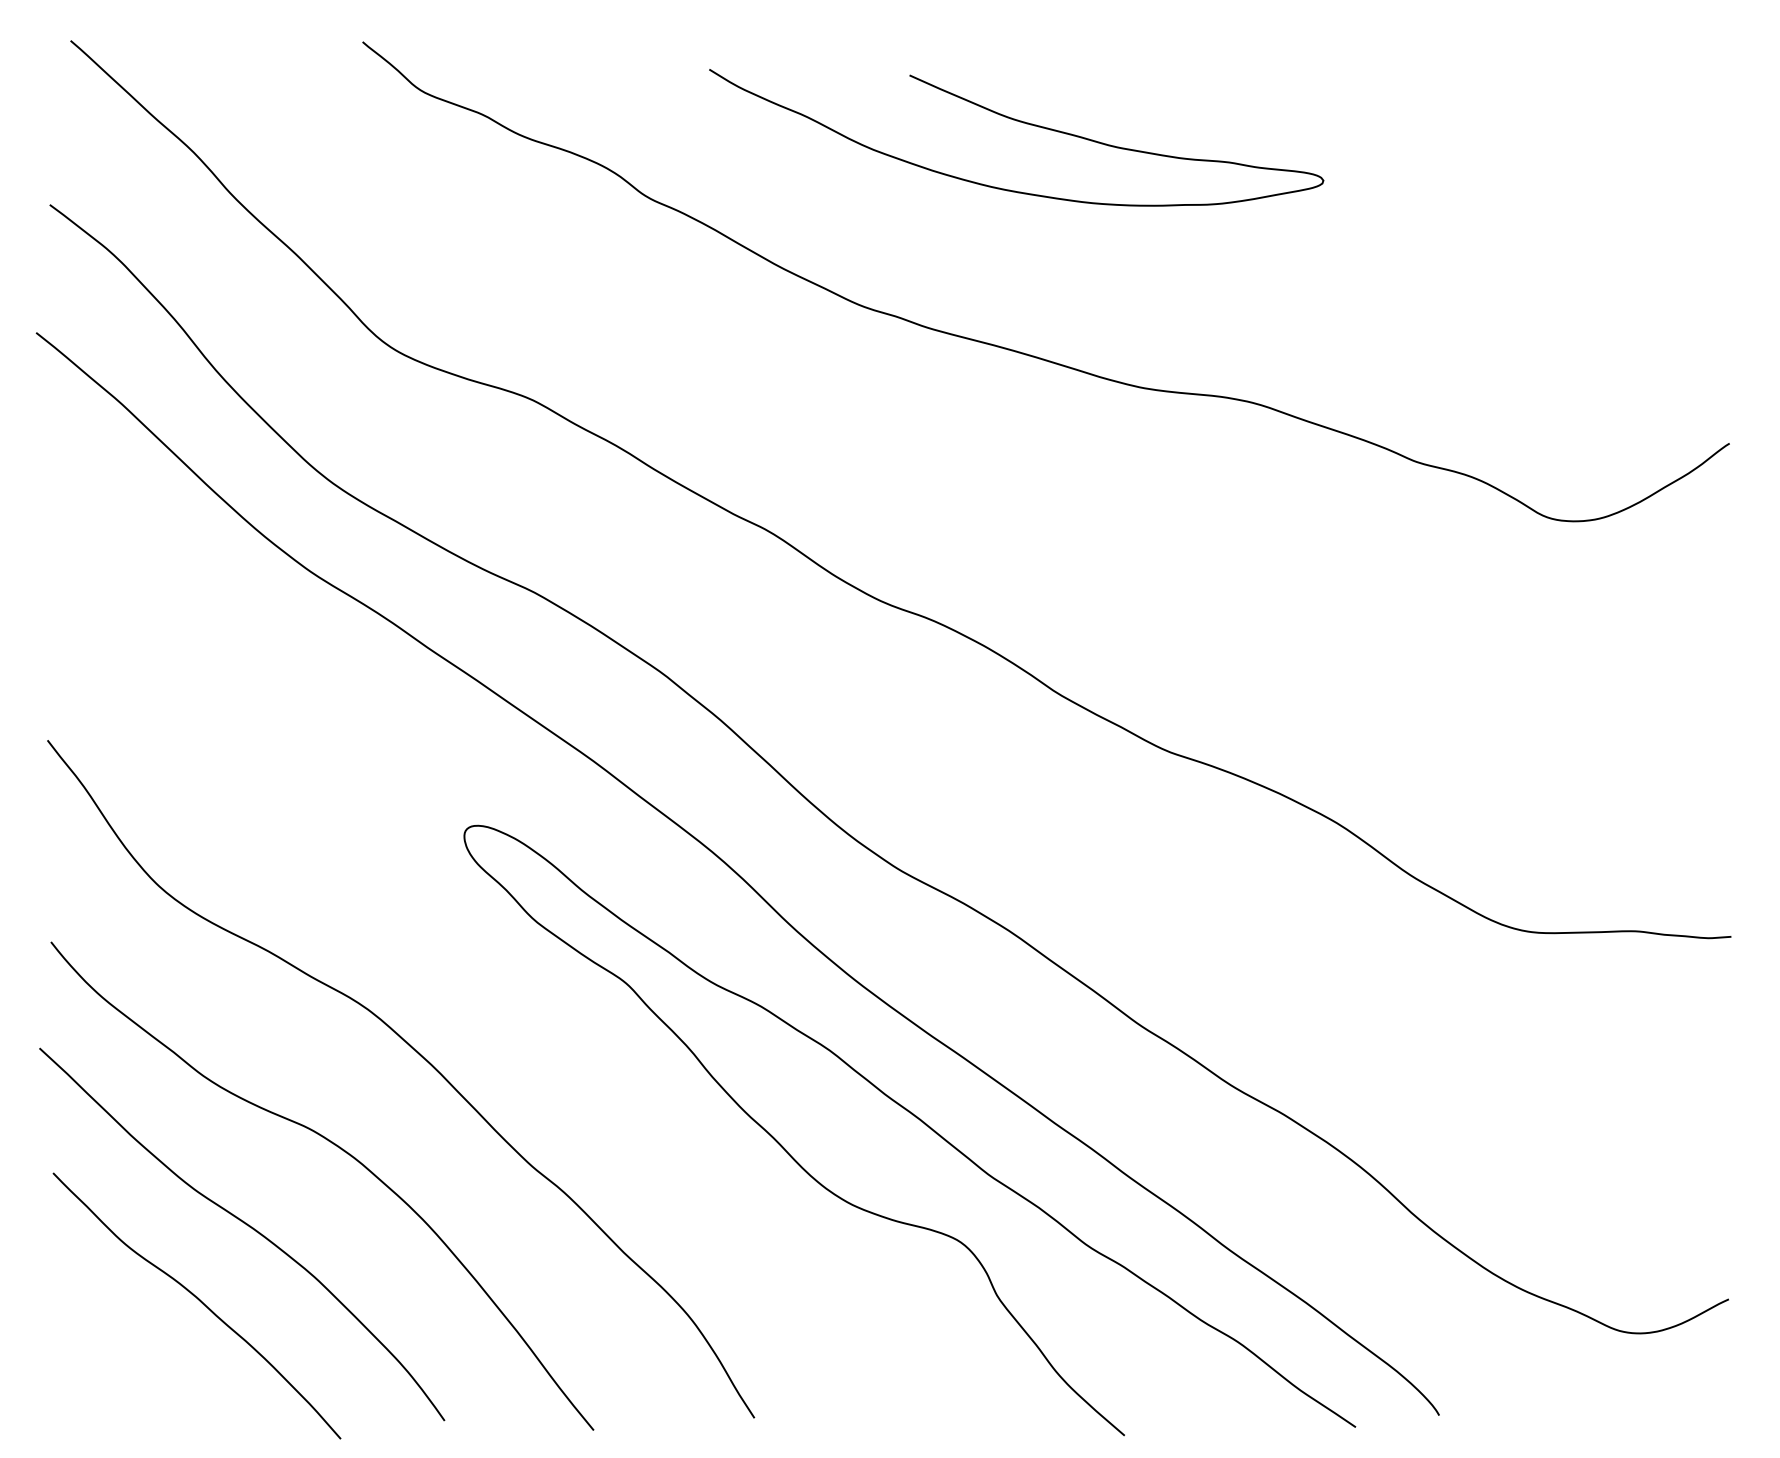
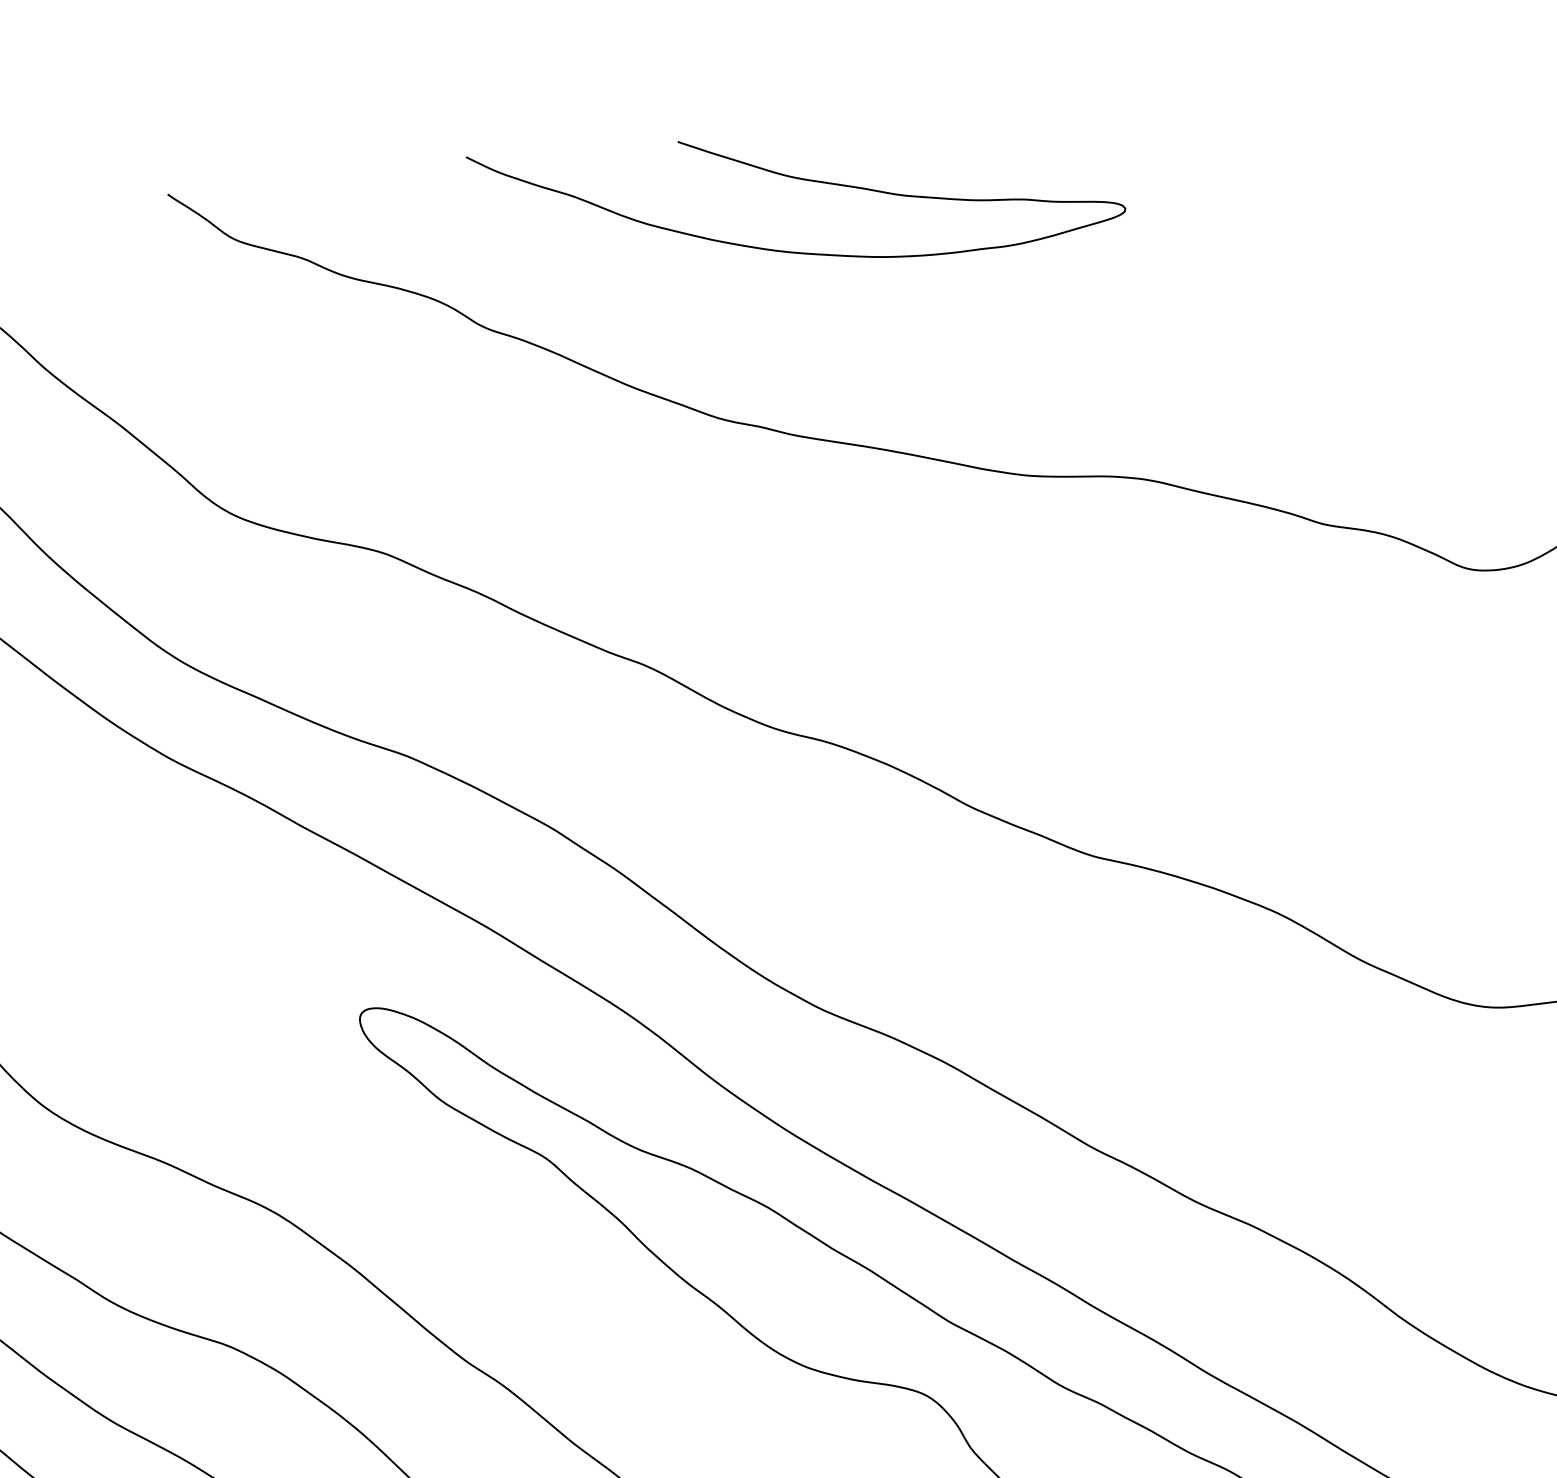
curve: (1019, 122) -> (798, 179), moved

